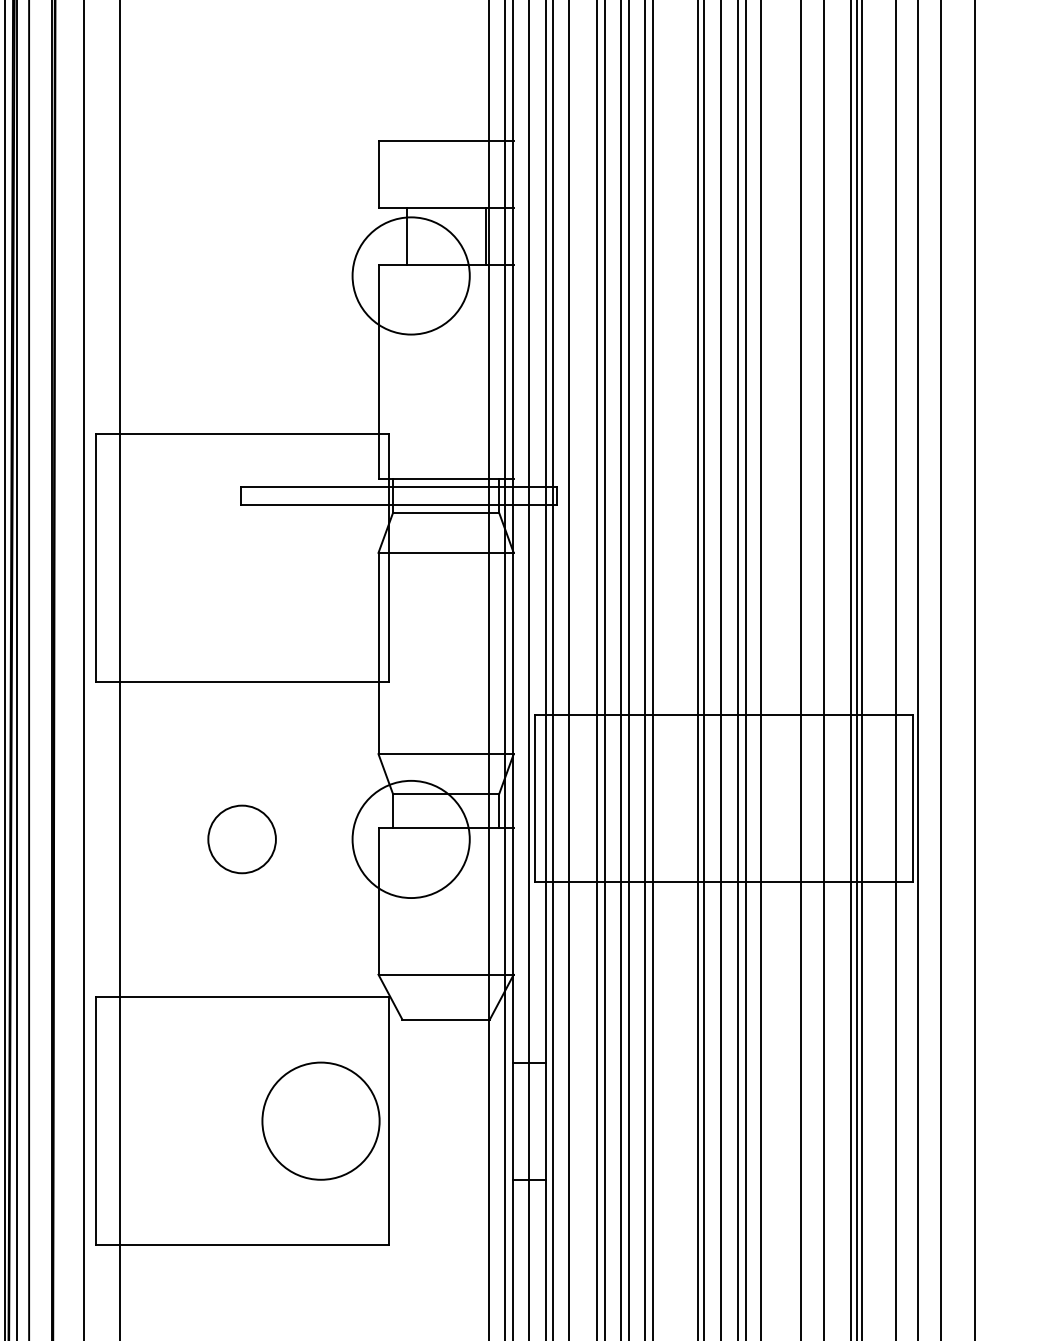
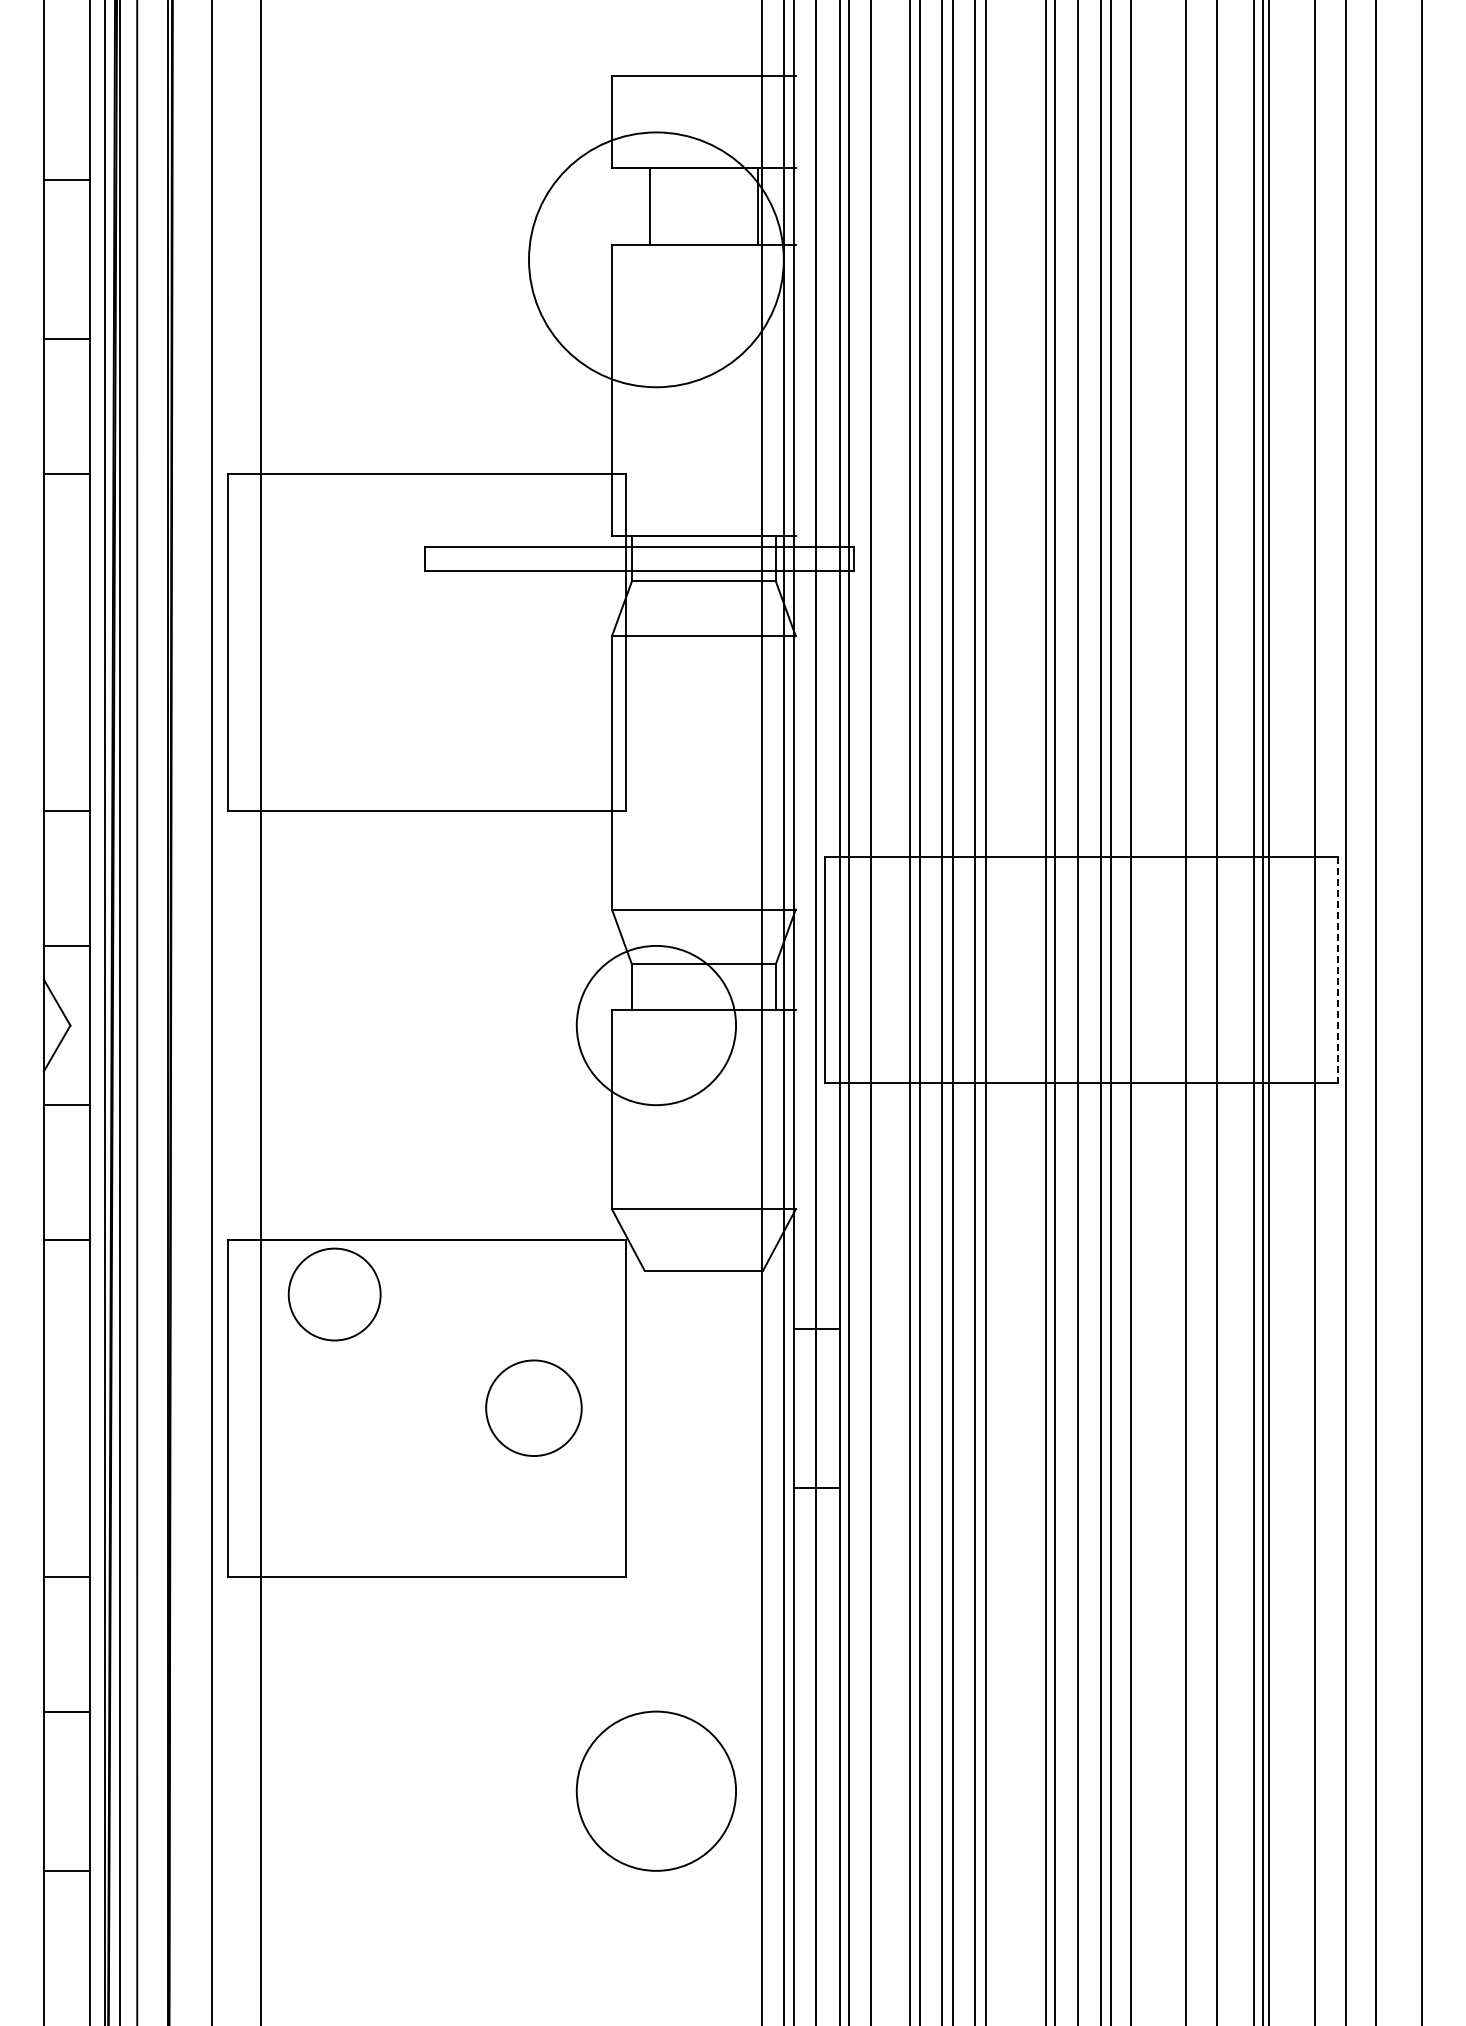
circle: (411, 275) -> (656, 259), size x1.6
line: (912, 798) -> (1337, 970), solid -> dashed
circle: (241, 839) -> (334, 1294), moved
circle: (320, 1120) -> (533, 1407), size x0.6

